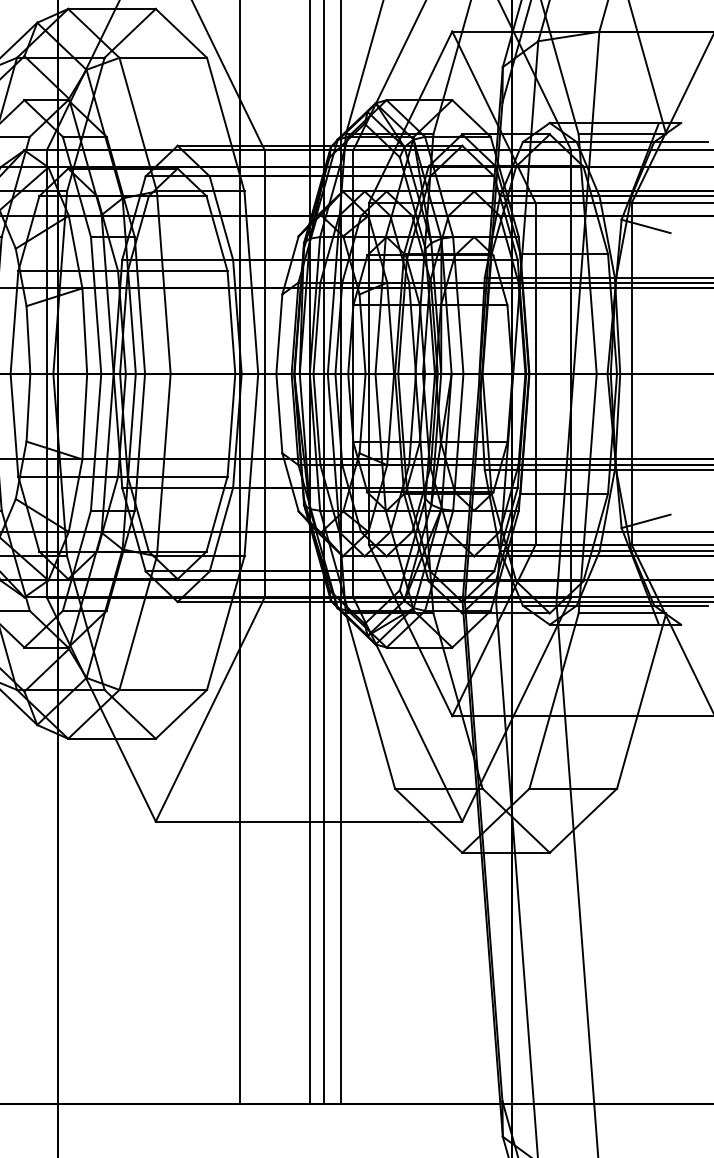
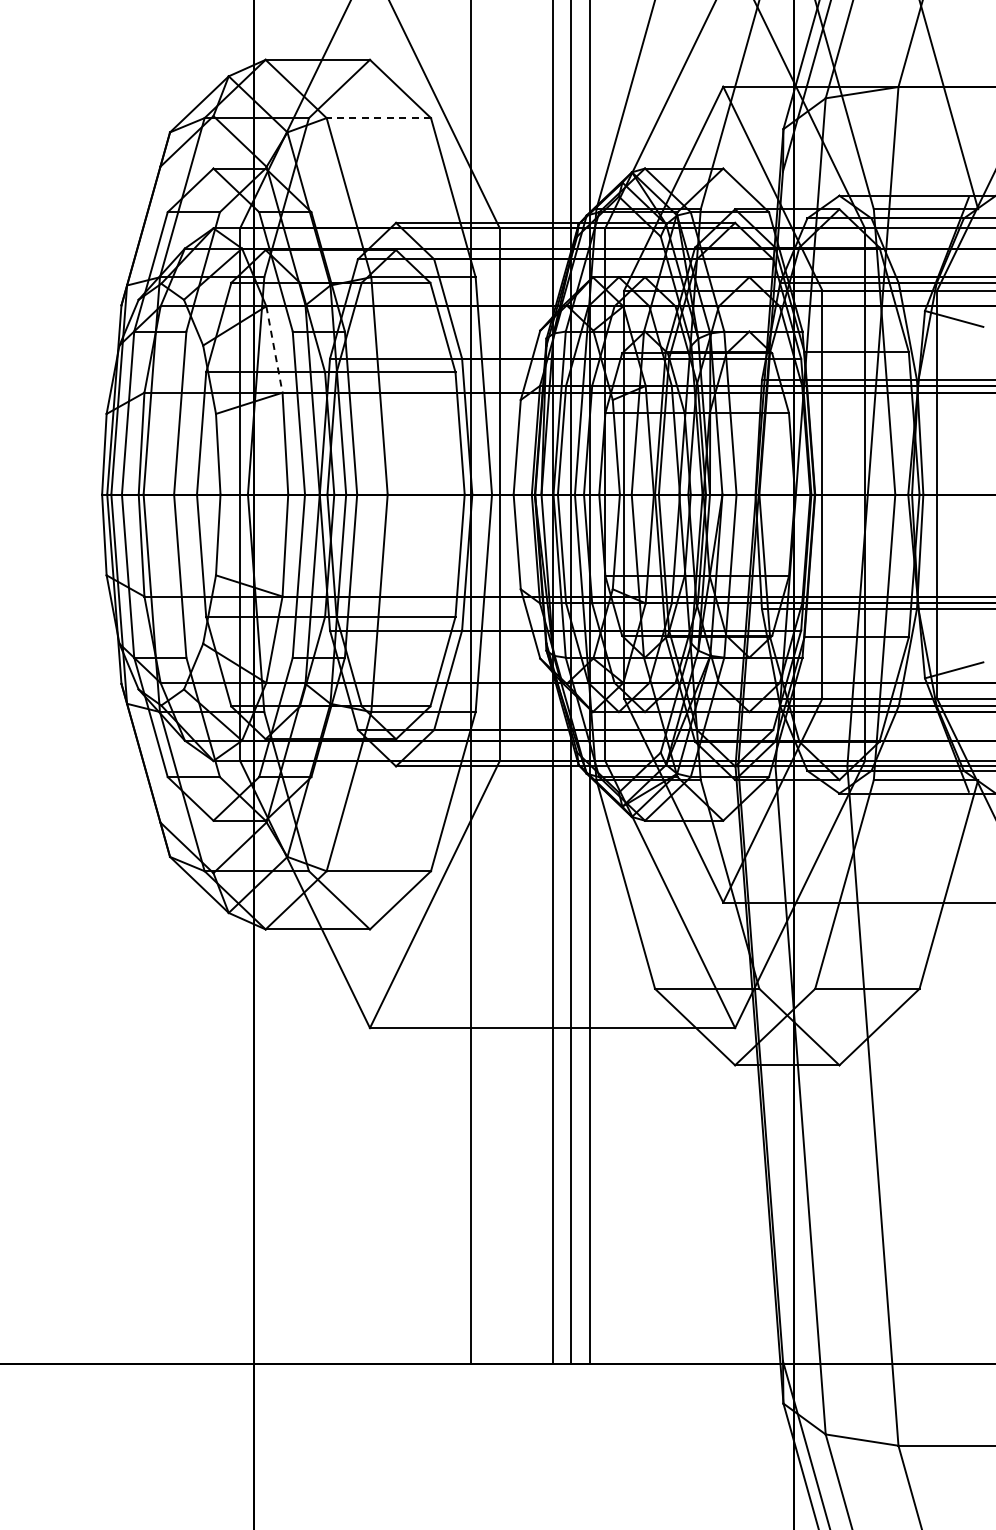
line: (162, 58) -> (378, 118), solid -> dashed
line: (75, 252) -> (274, 349), solid -> dashed

